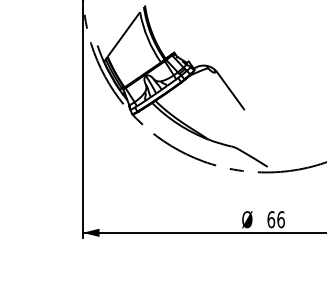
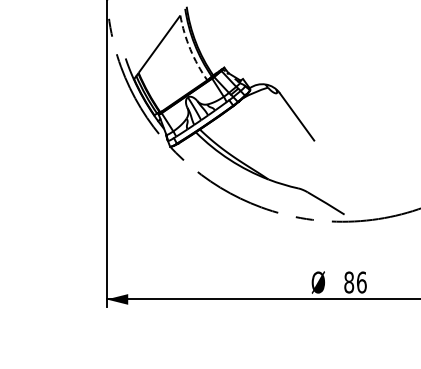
arc: (147, 38) -> (190, 49), solid -> dashed
text: (271, 219) -> (349, 282), 66 -> 86

